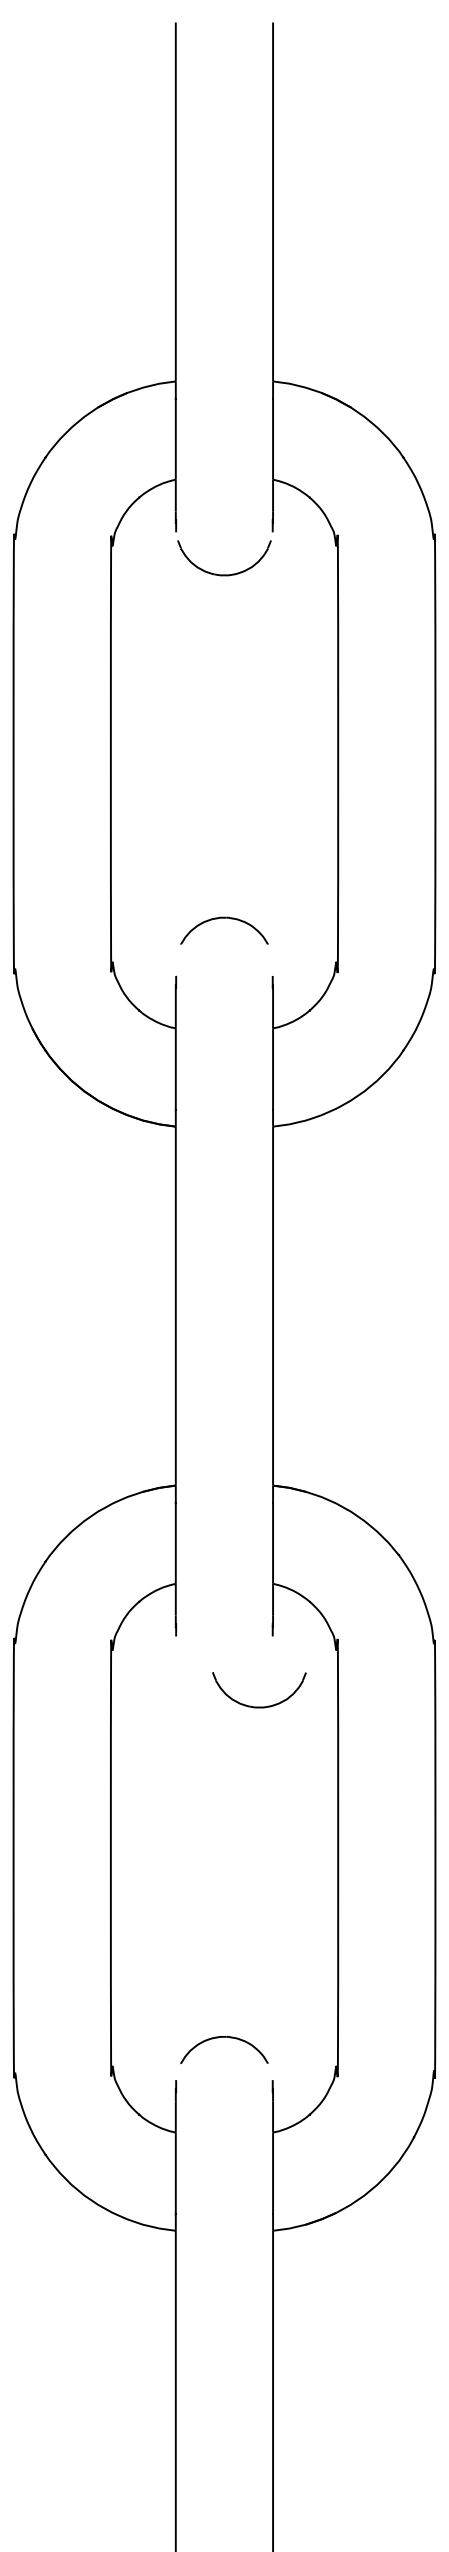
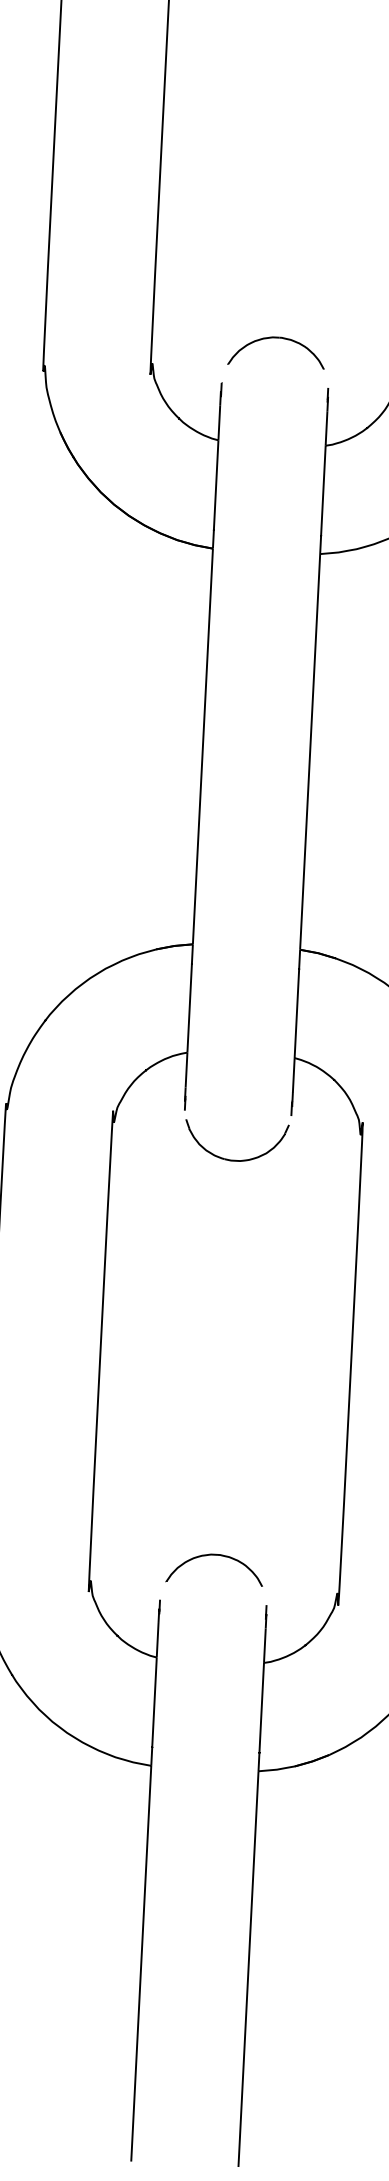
part: (224, 918) -> (277, 338), moved
part: (259, 1706) -> (235, 1159), moved

